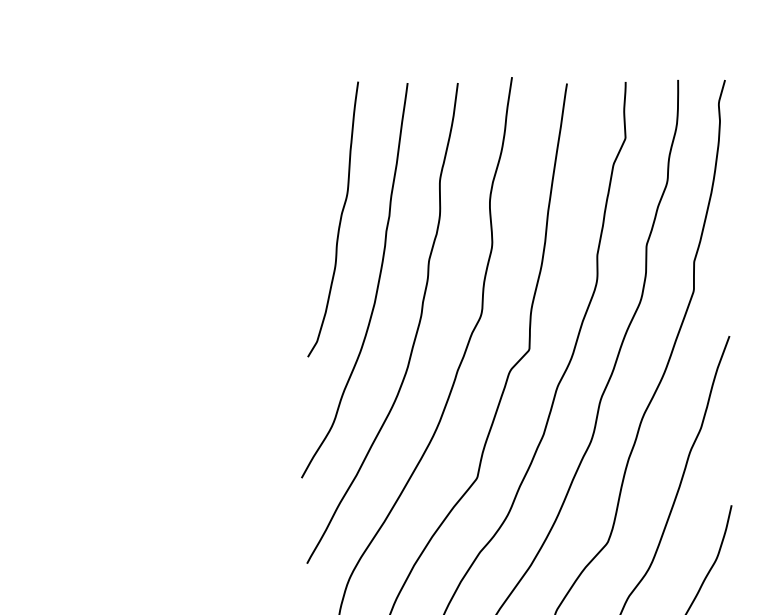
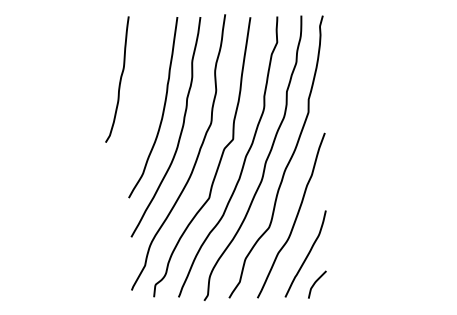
curve: (337, 219) -> (119, 79), moved

